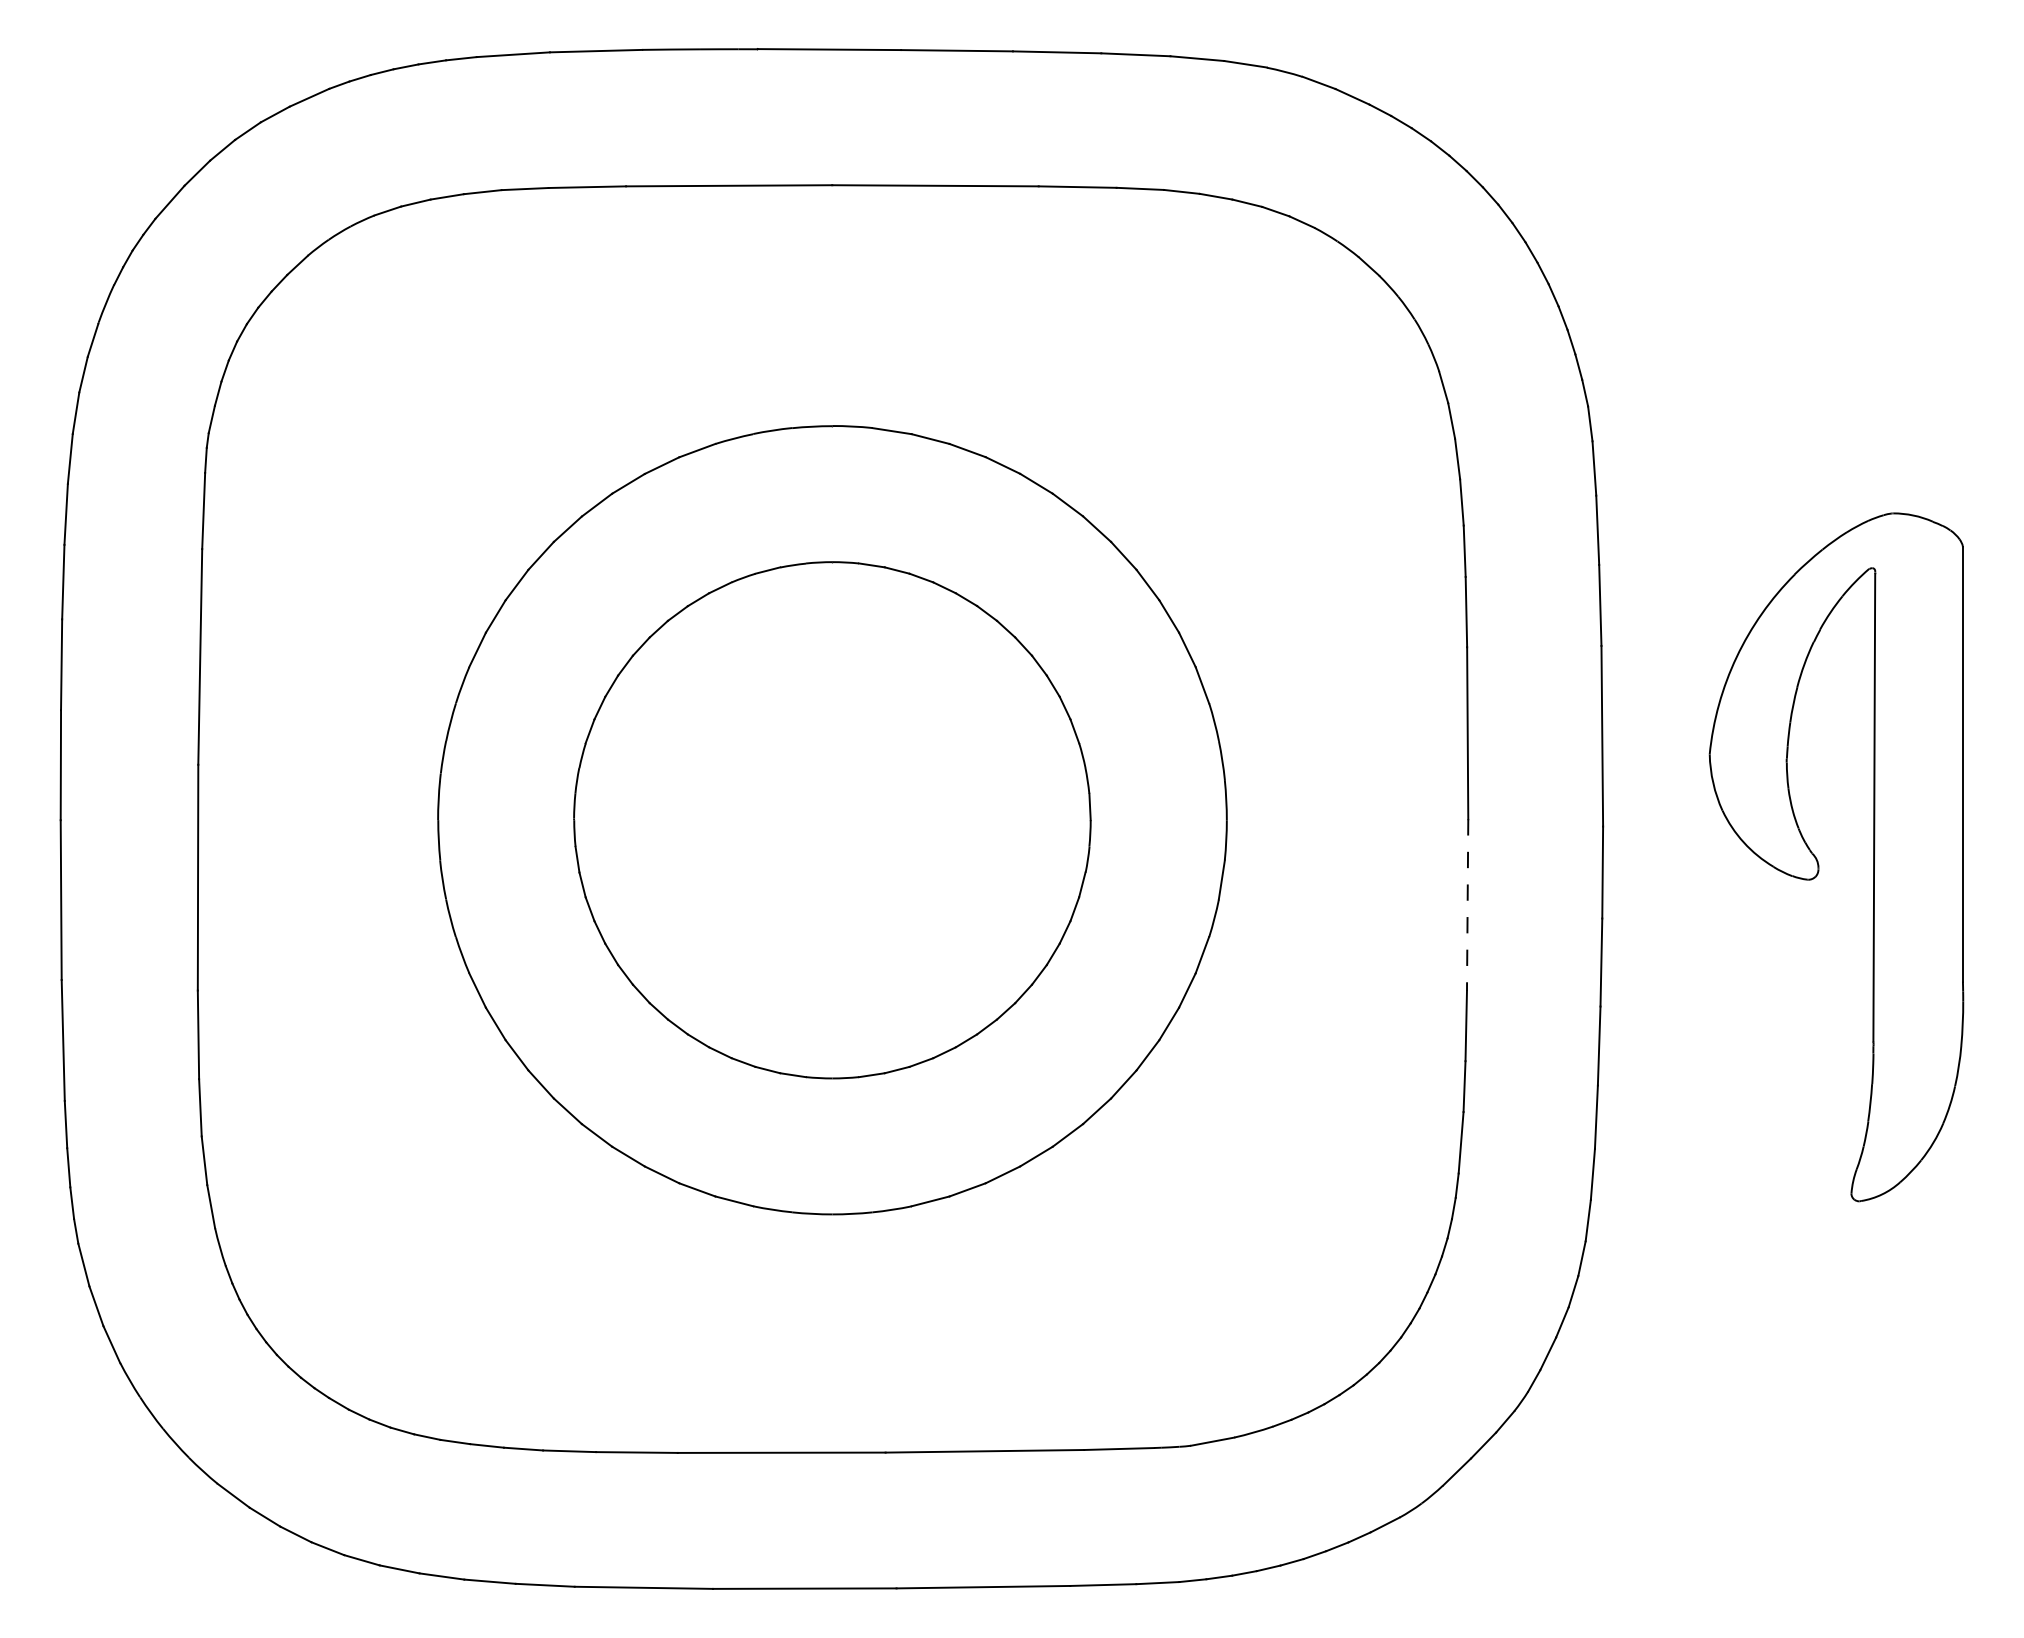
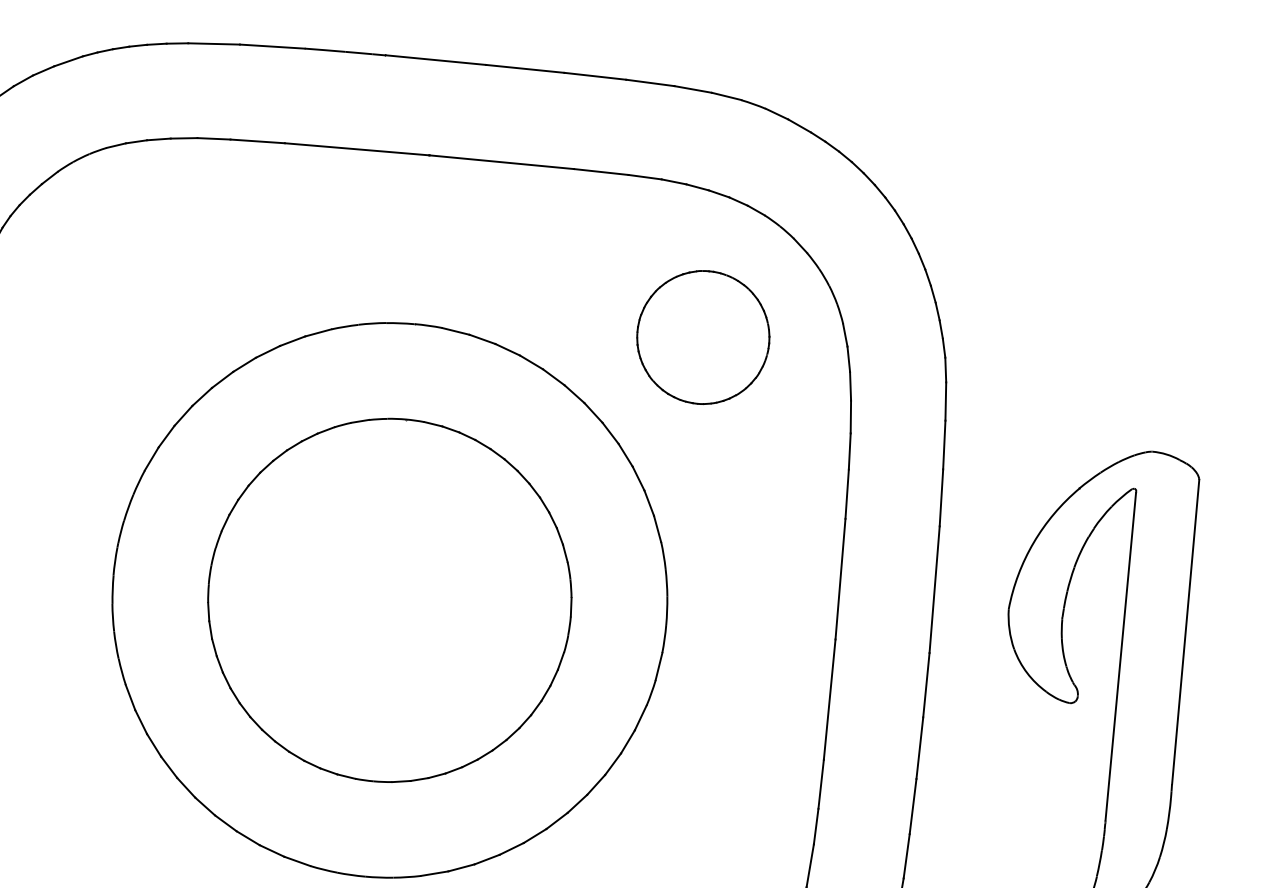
part: (1242, 408) -> (702, 337), added
line: (1467, 905) -> (829, 699), dashed -> solid

